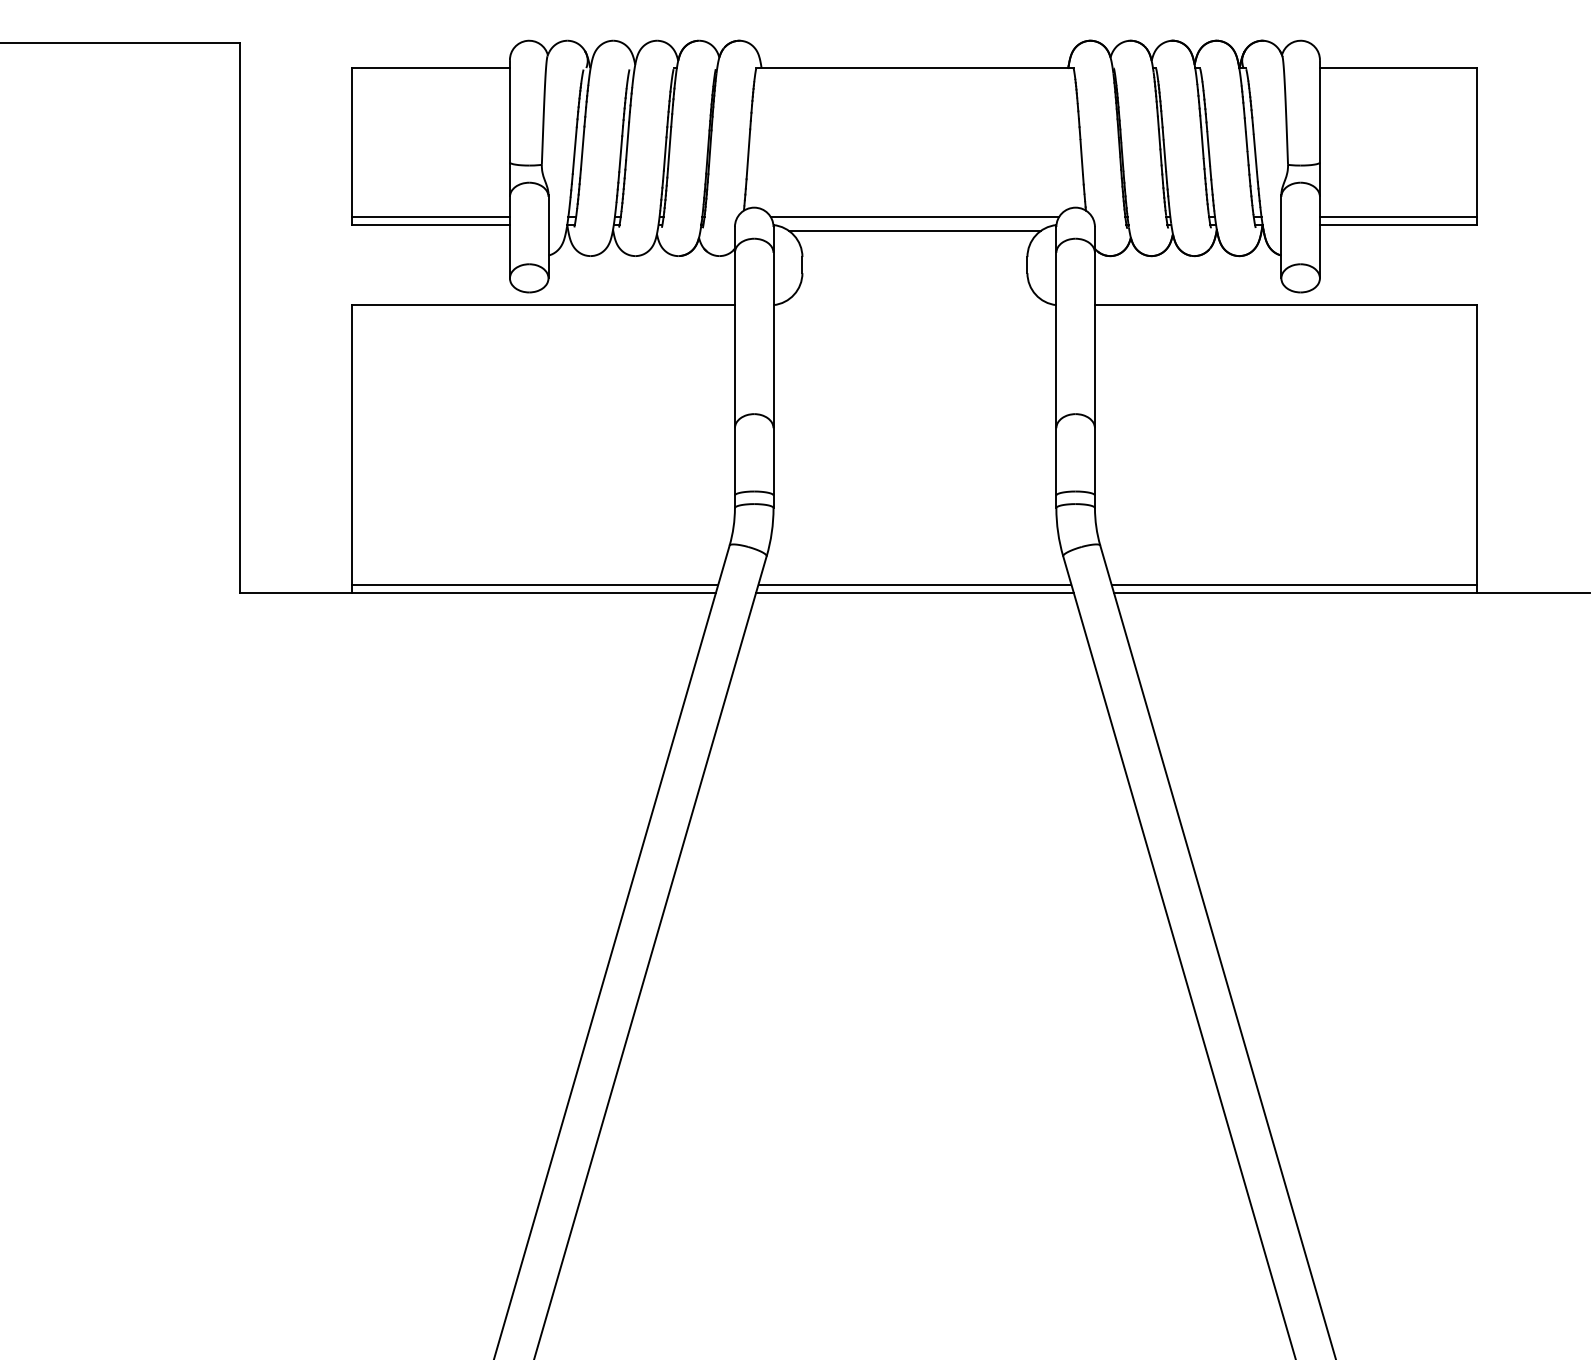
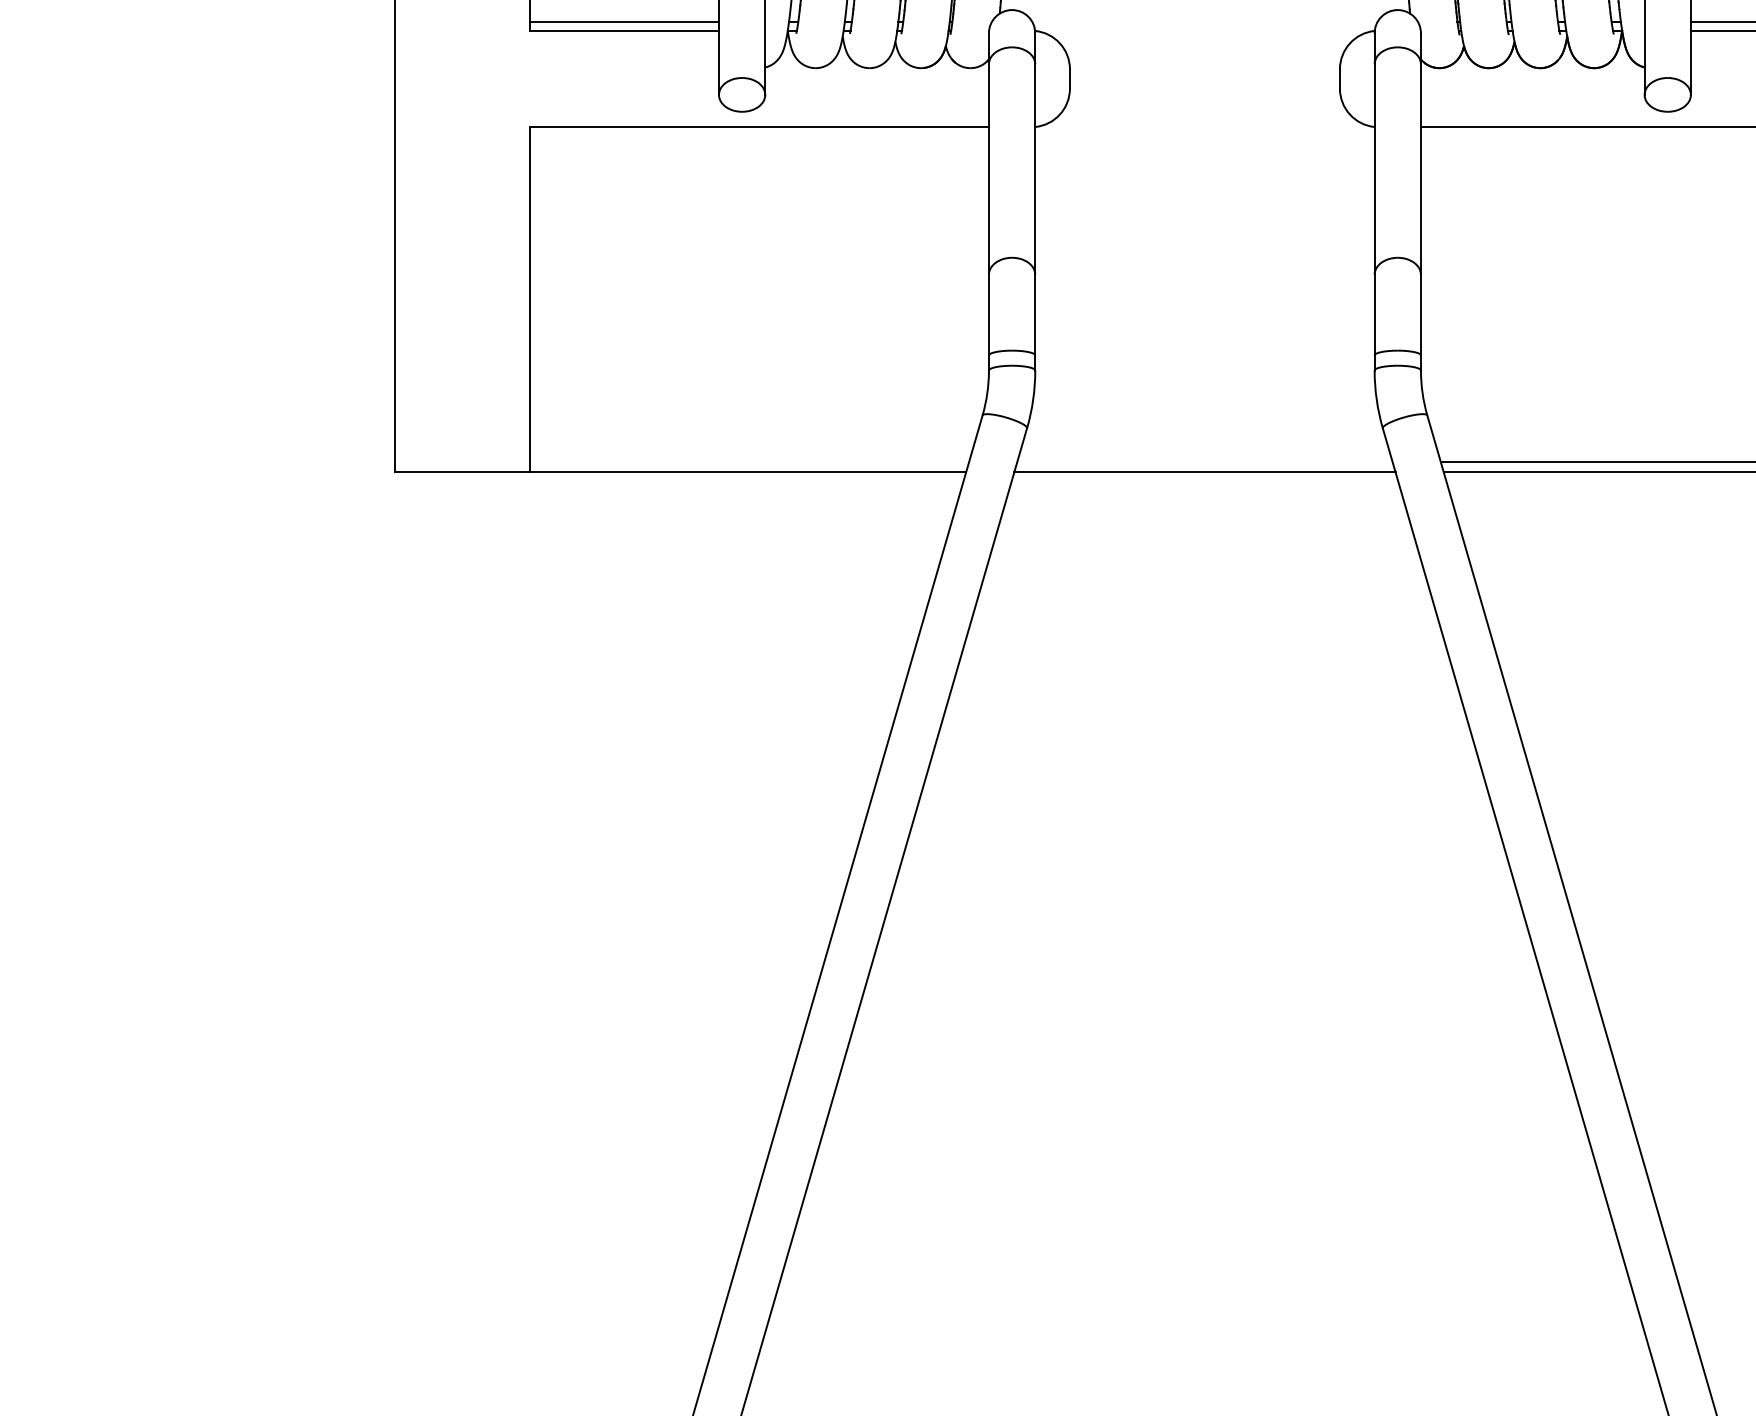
line: (914, 217) -> (1204, 21), removed
line: (914, 231) -> (1204, 38), removed
line: (535, 584) -> (749, 462), removed
line: (914, 584) -> (1204, 462), removed

